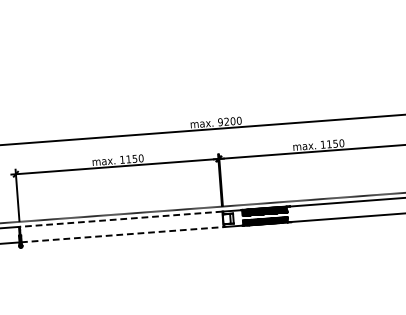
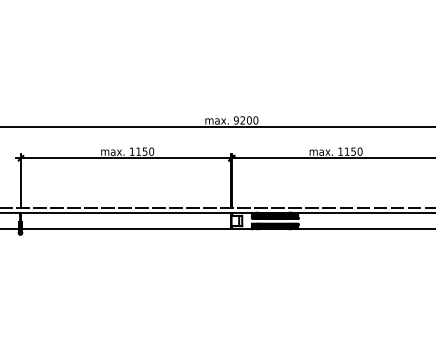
line: (120, 218) -> (125, 212), dashed -> solid
line: (122, 235) -> (126, 229), dashed -> solid

